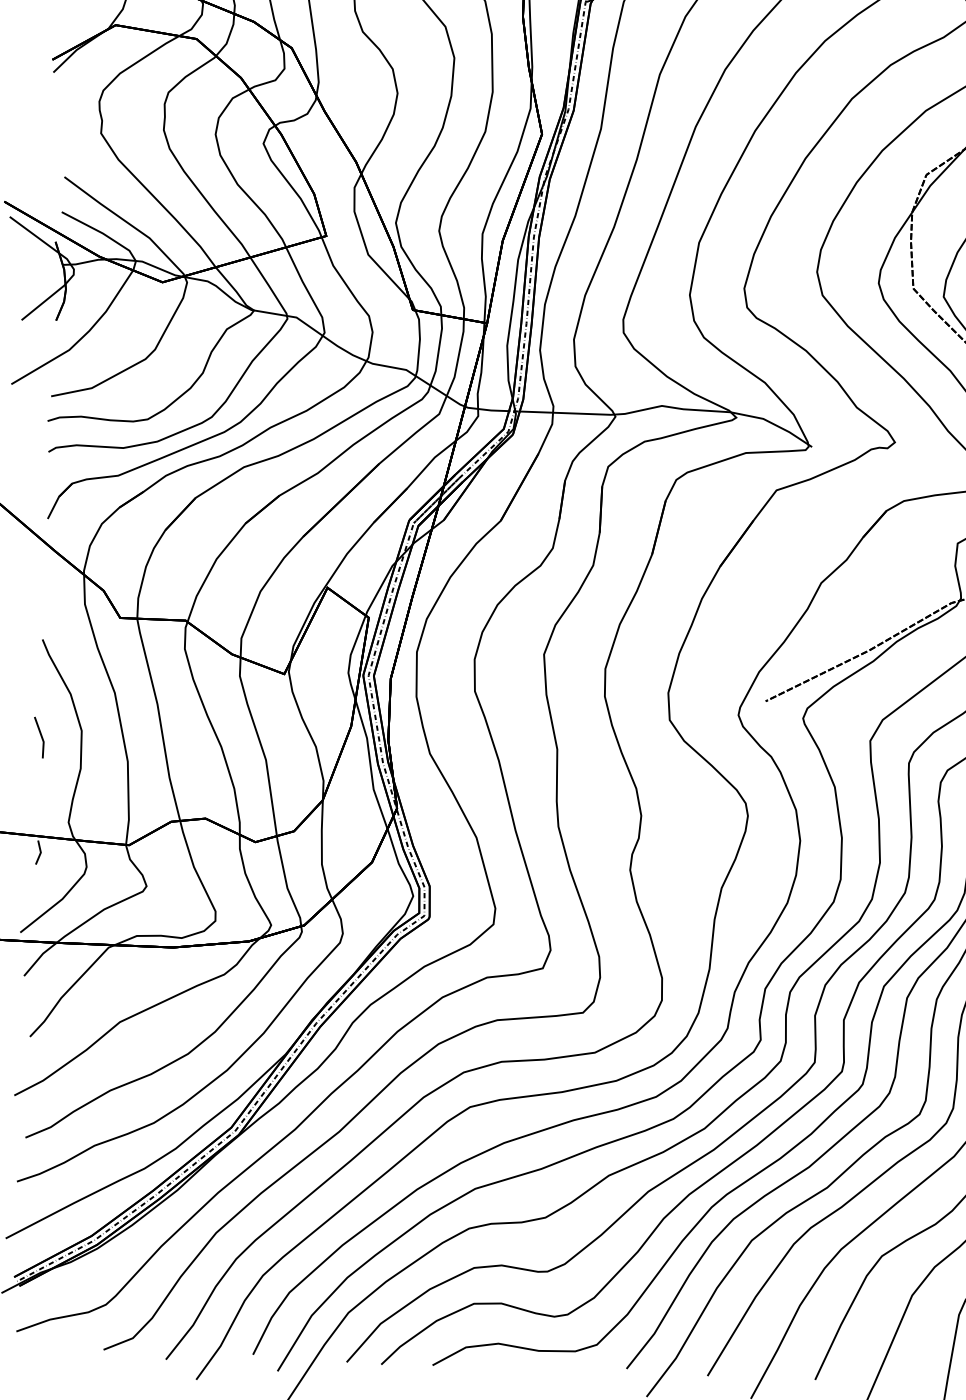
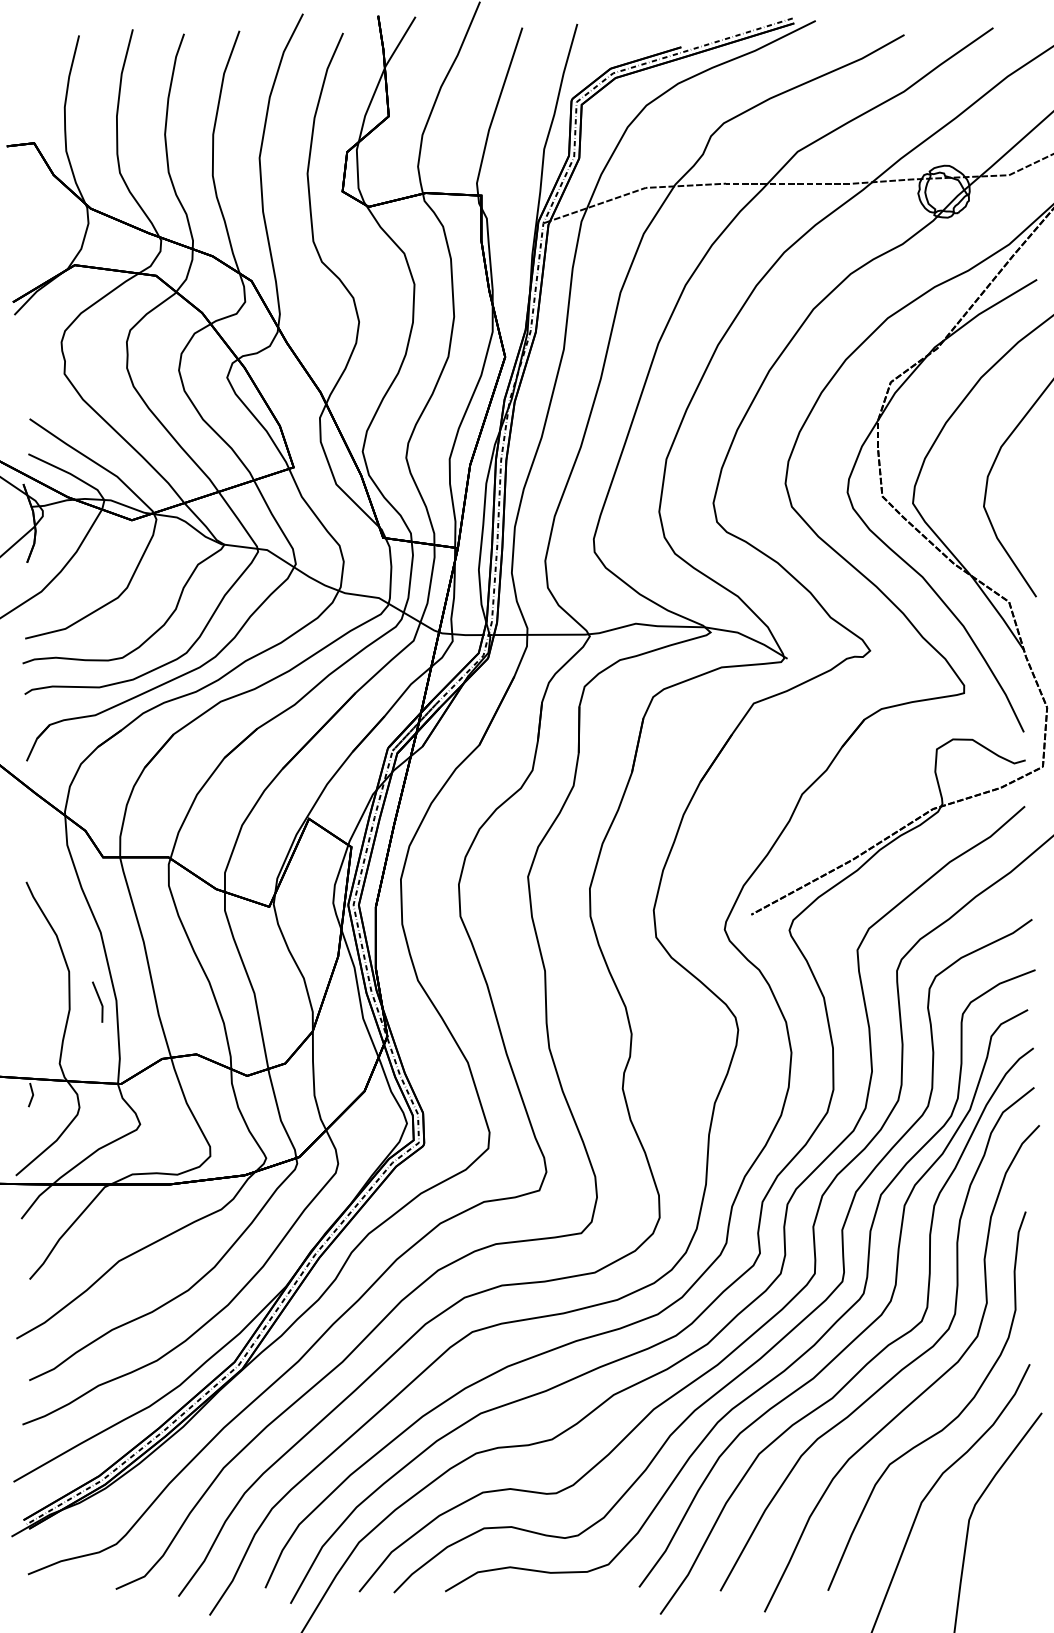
line: (40, 737) -> (99, 1001), moved

